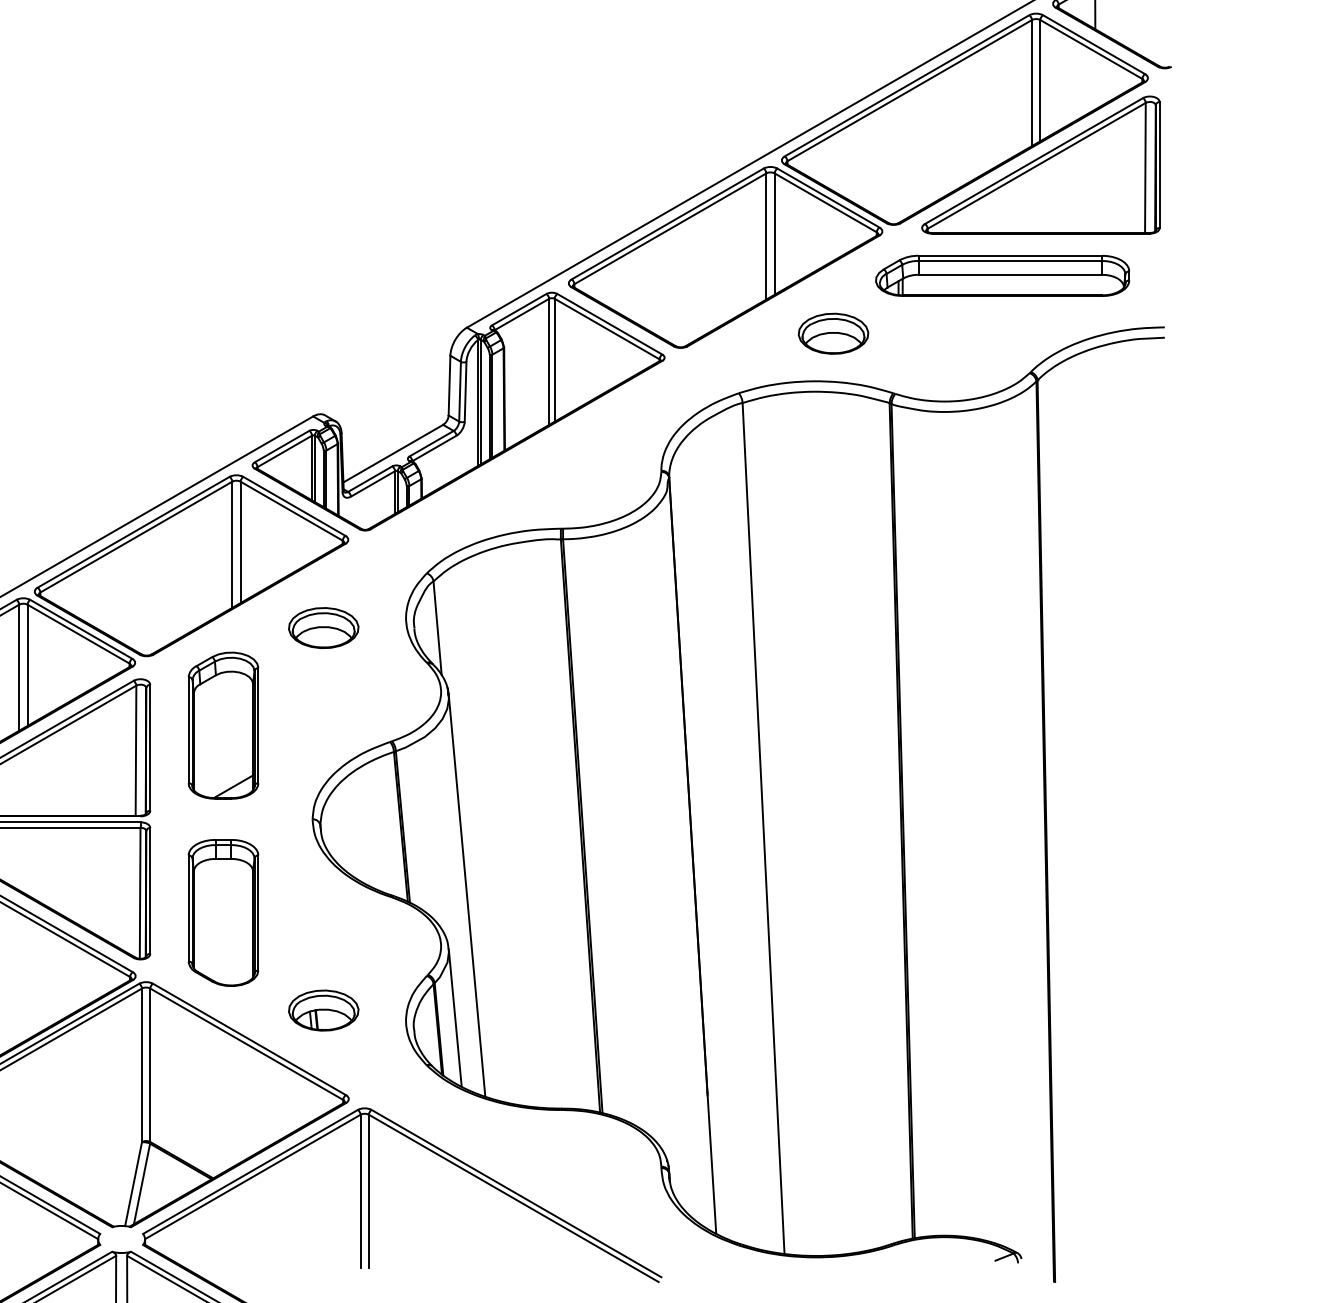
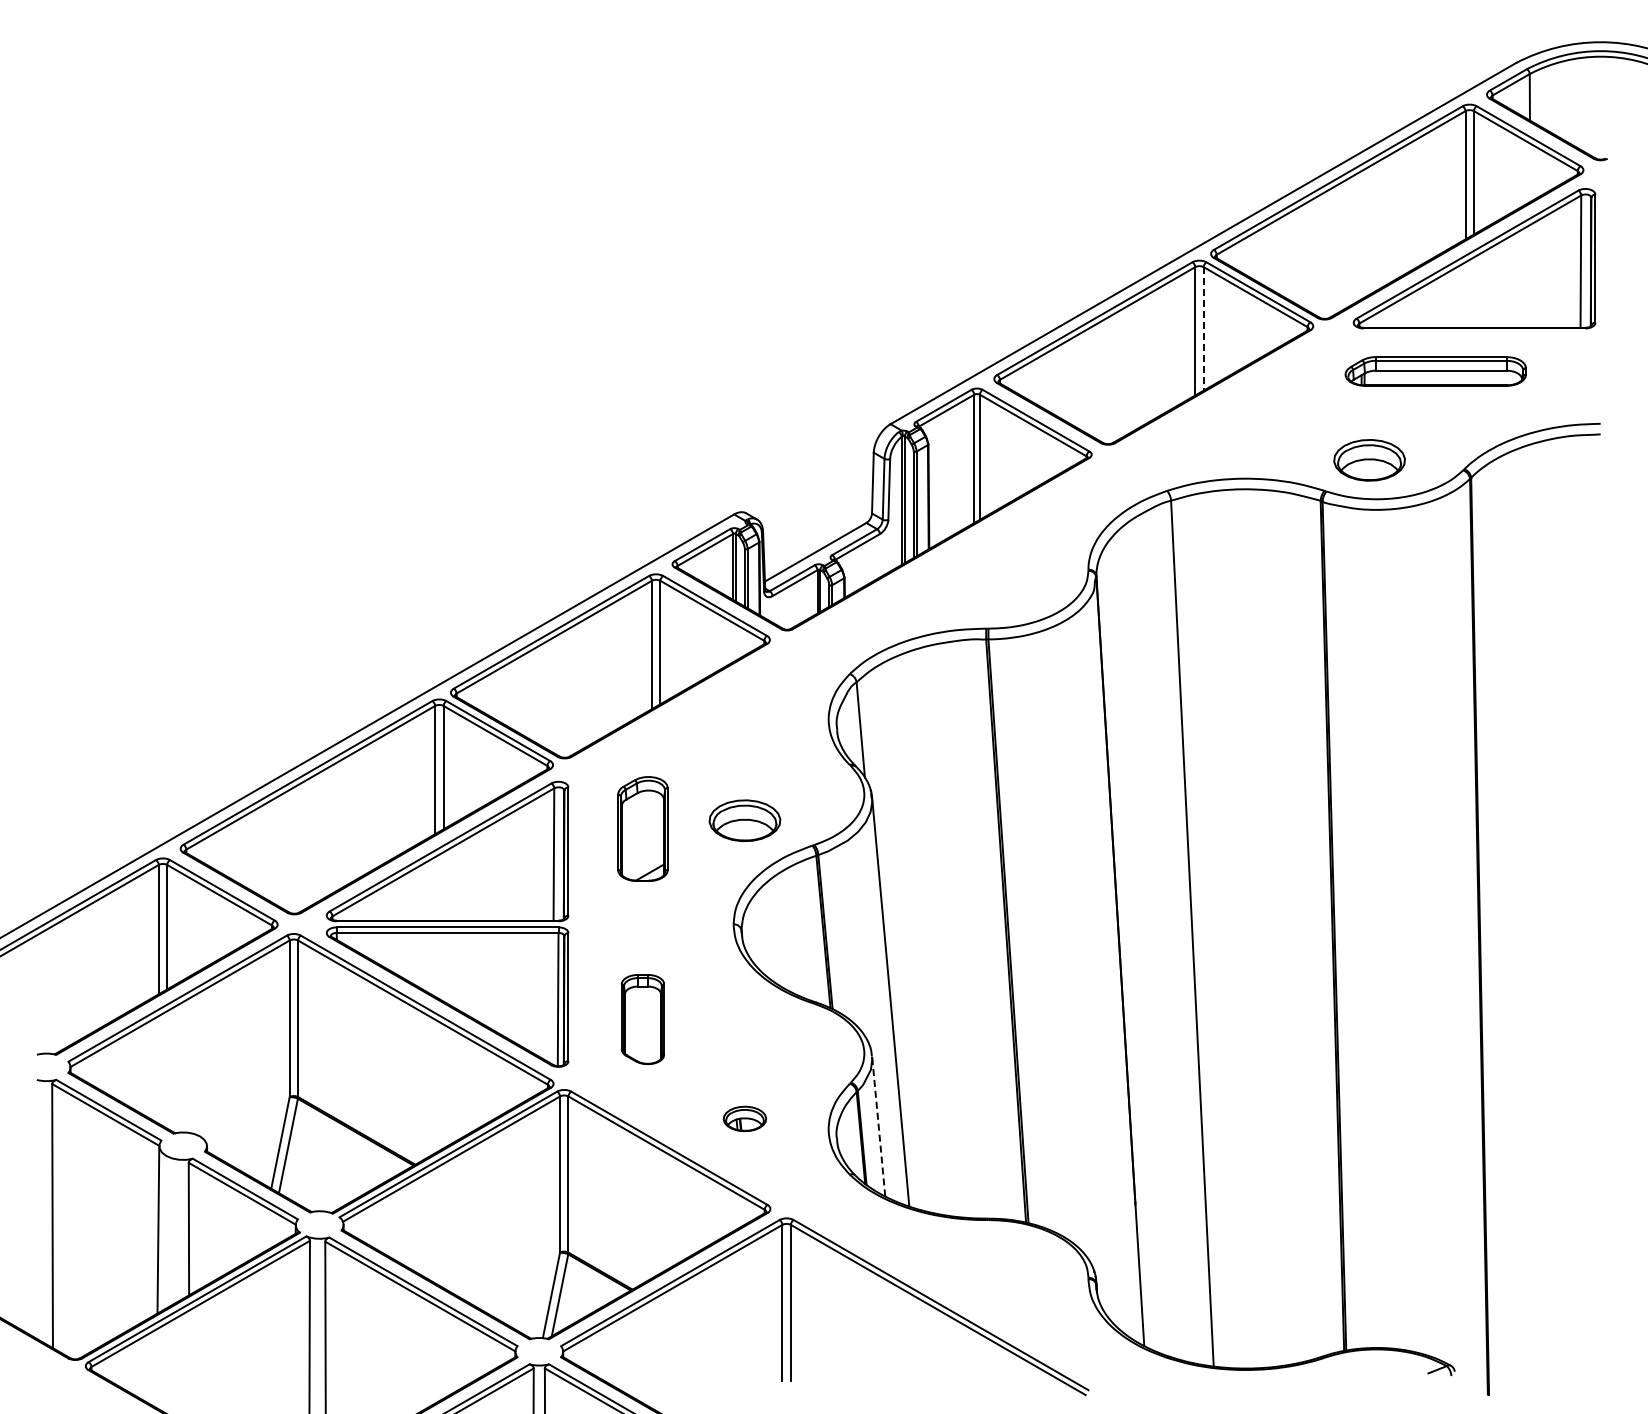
line: (774, 233) -> (1203, 328), solid -> dashed
part: (1002, 275) -> (1435, 371), size x0.7
part: (833, 333) -> (1369, 460), moved
part: (323, 627) -> (744, 820), moved
part: (223, 725) -> (642, 828), size x0.7
part: (223, 912) -> (642, 1019), size x0.6
part: (323, 1010) -> (744, 1118), size x0.6
line: (455, 1017) -> (878, 1125), solid -> dashed

